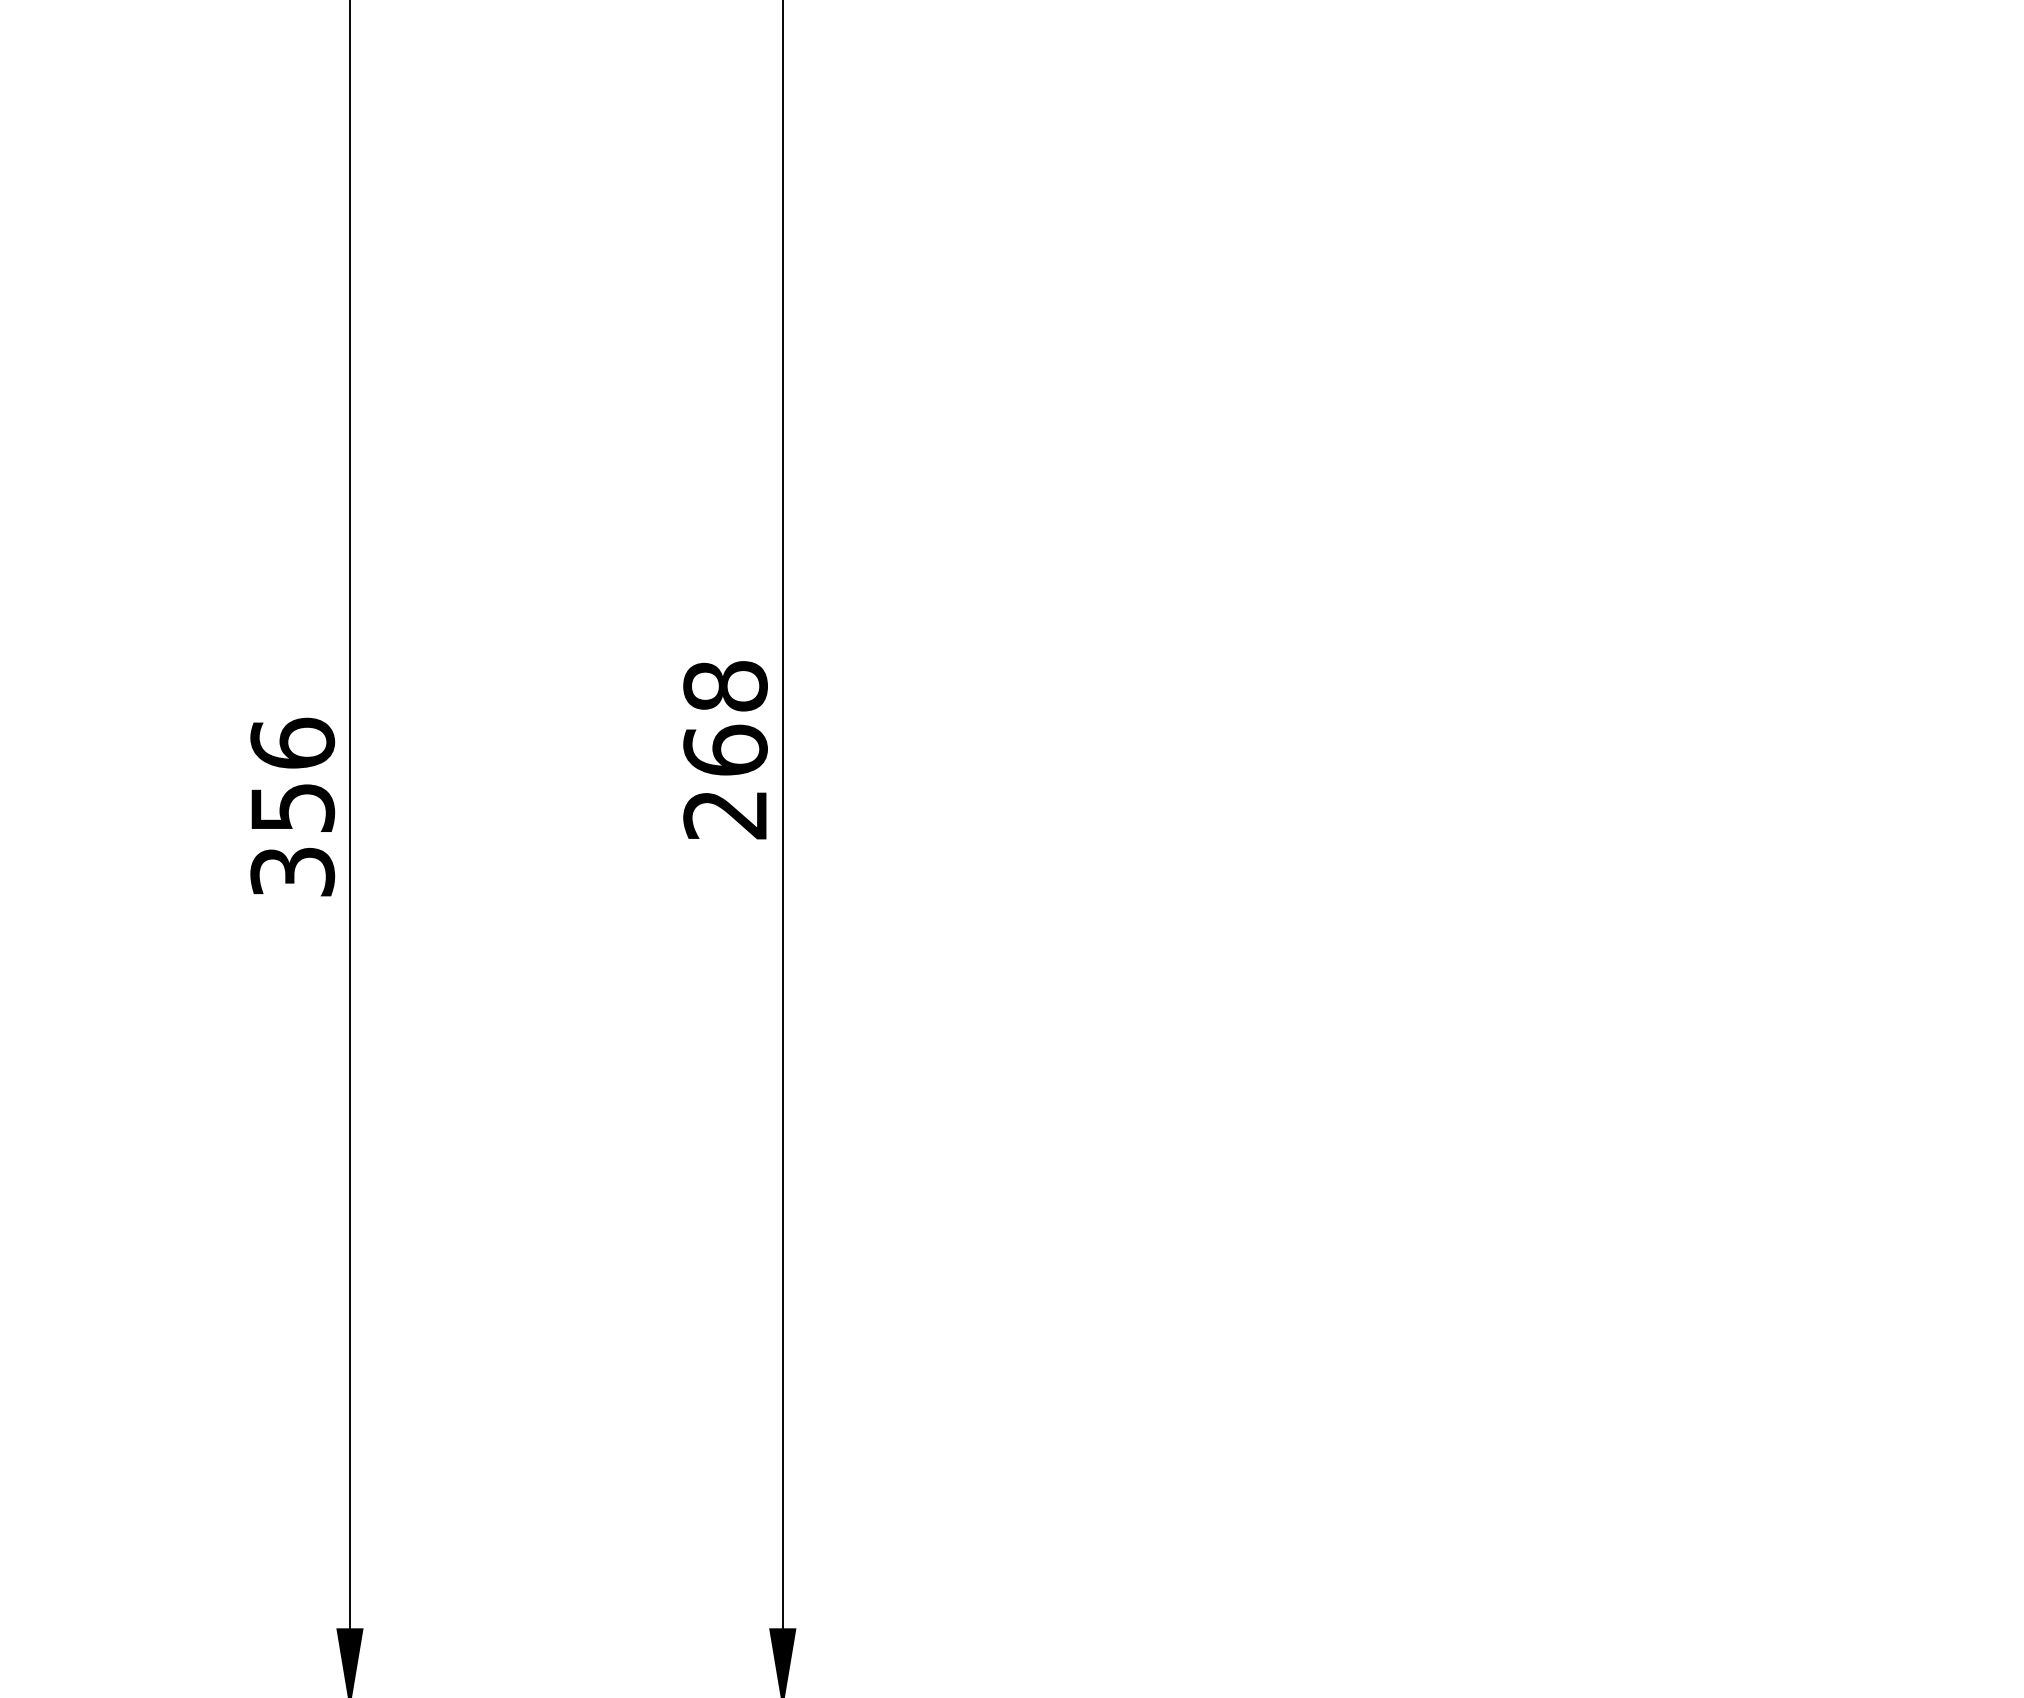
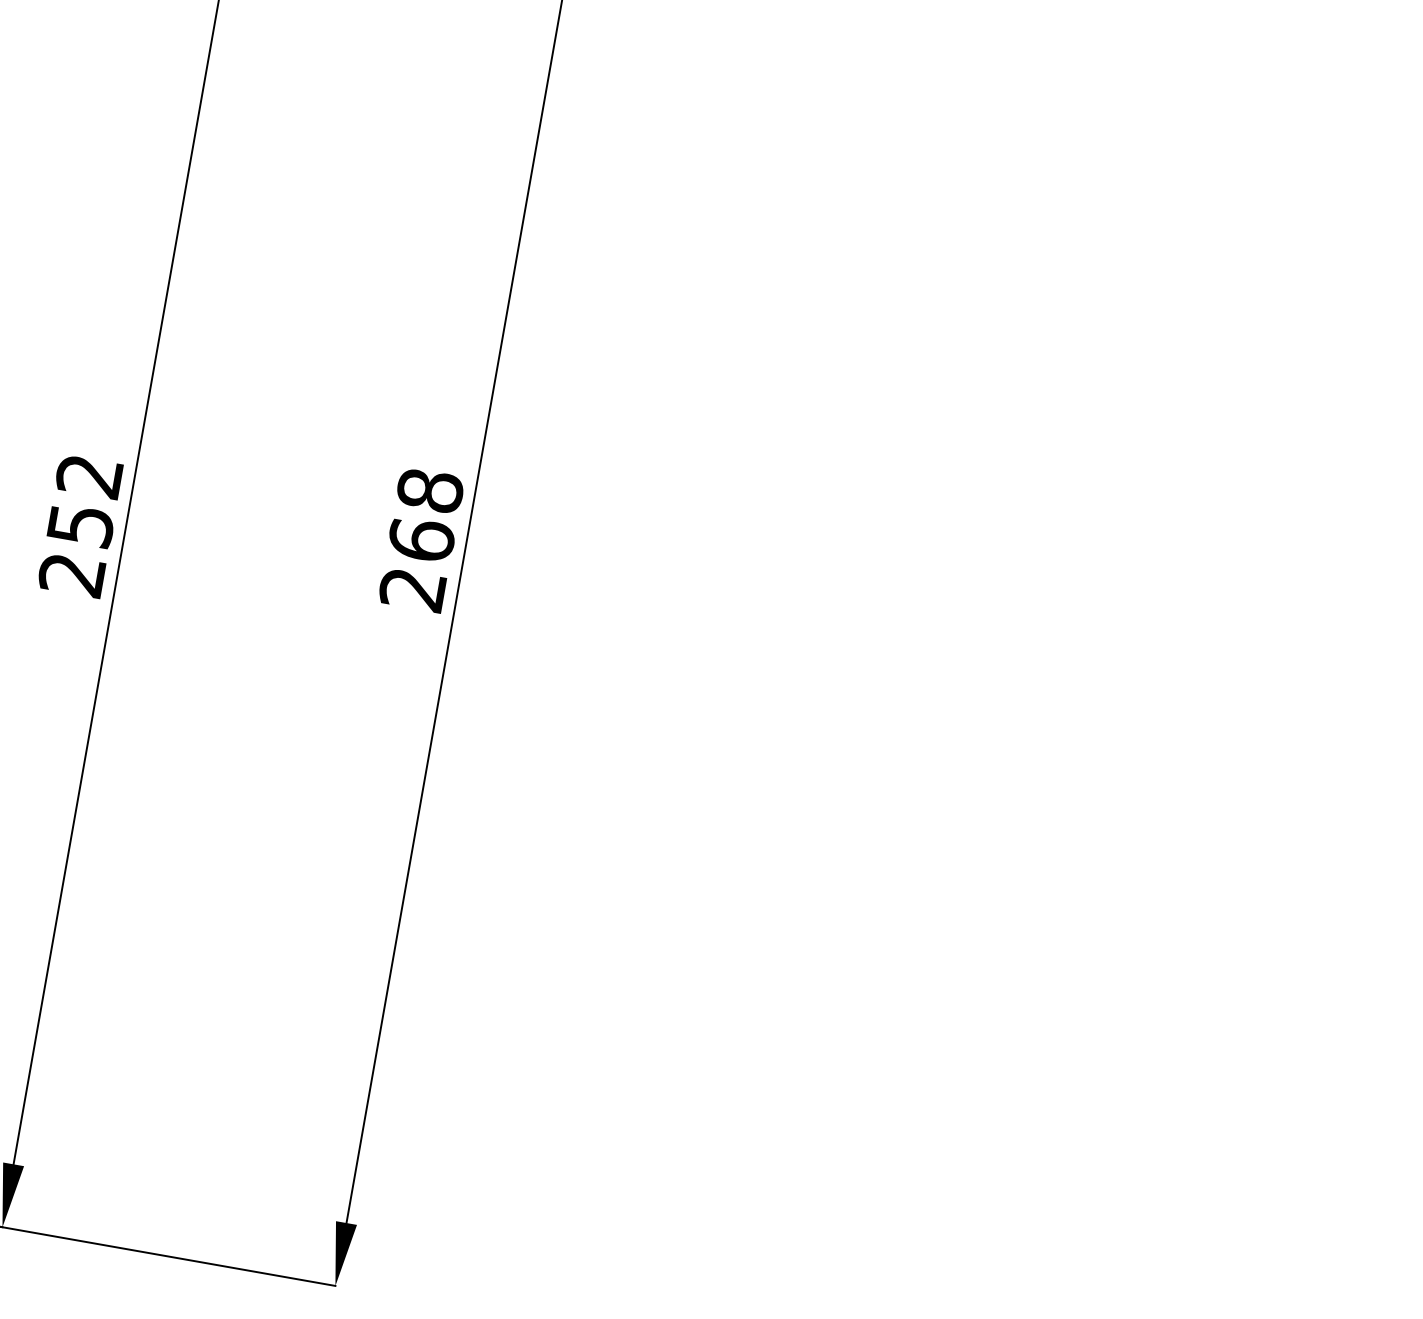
text: (292, 806) -> (80, 524), 356 -> 252

